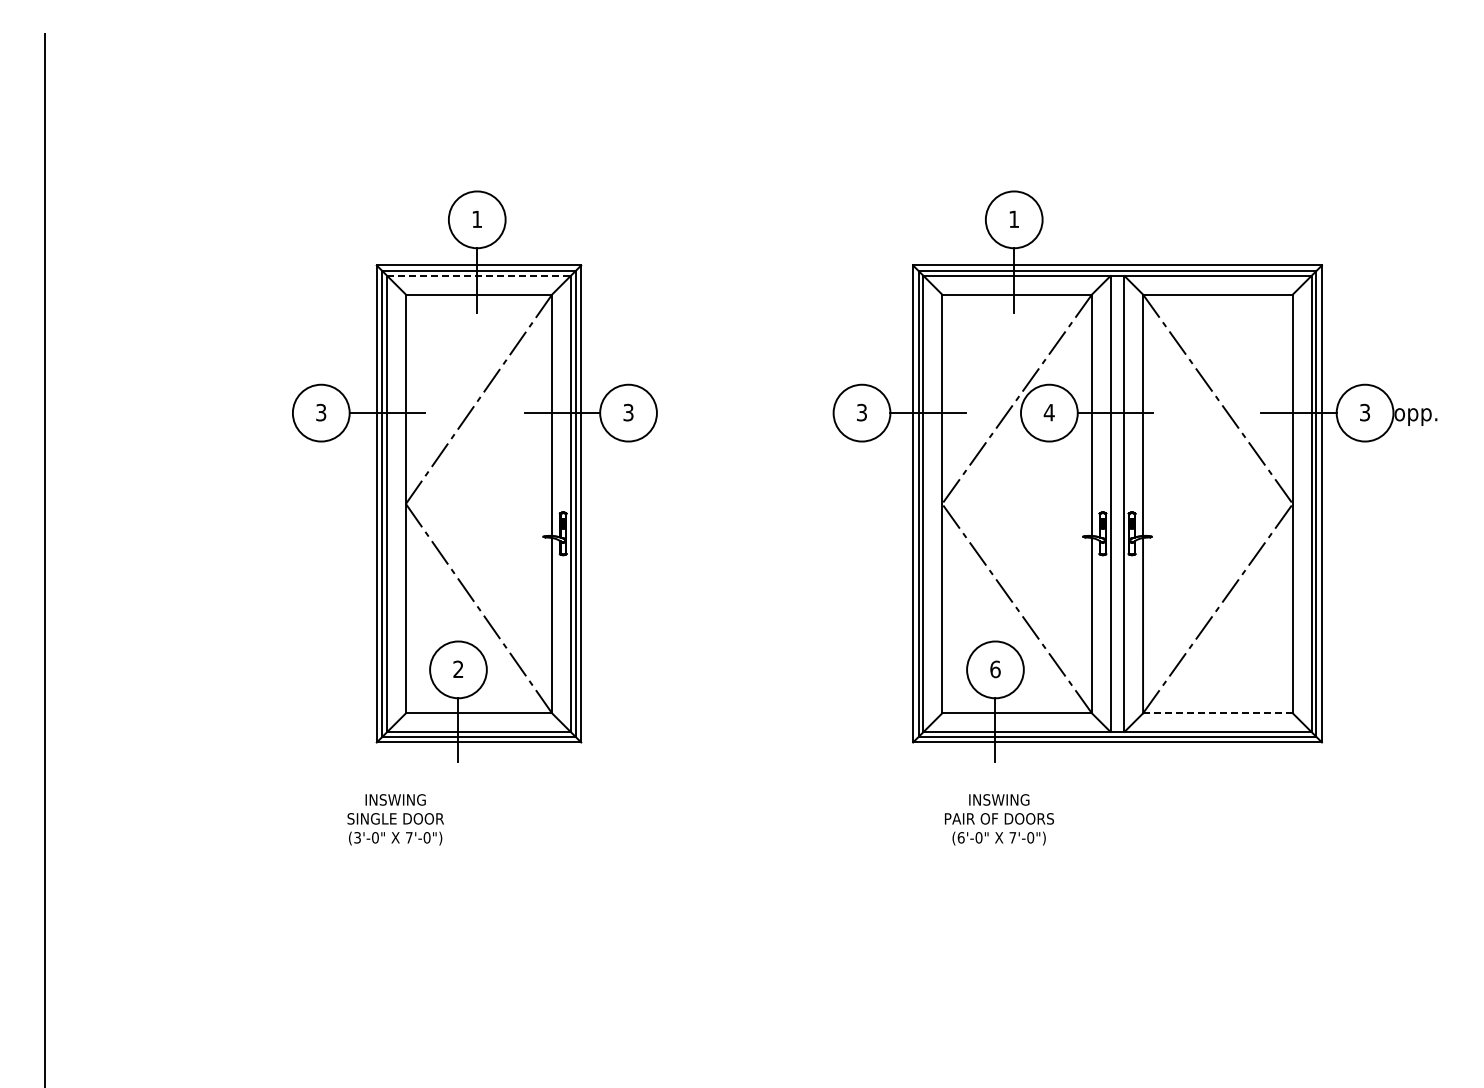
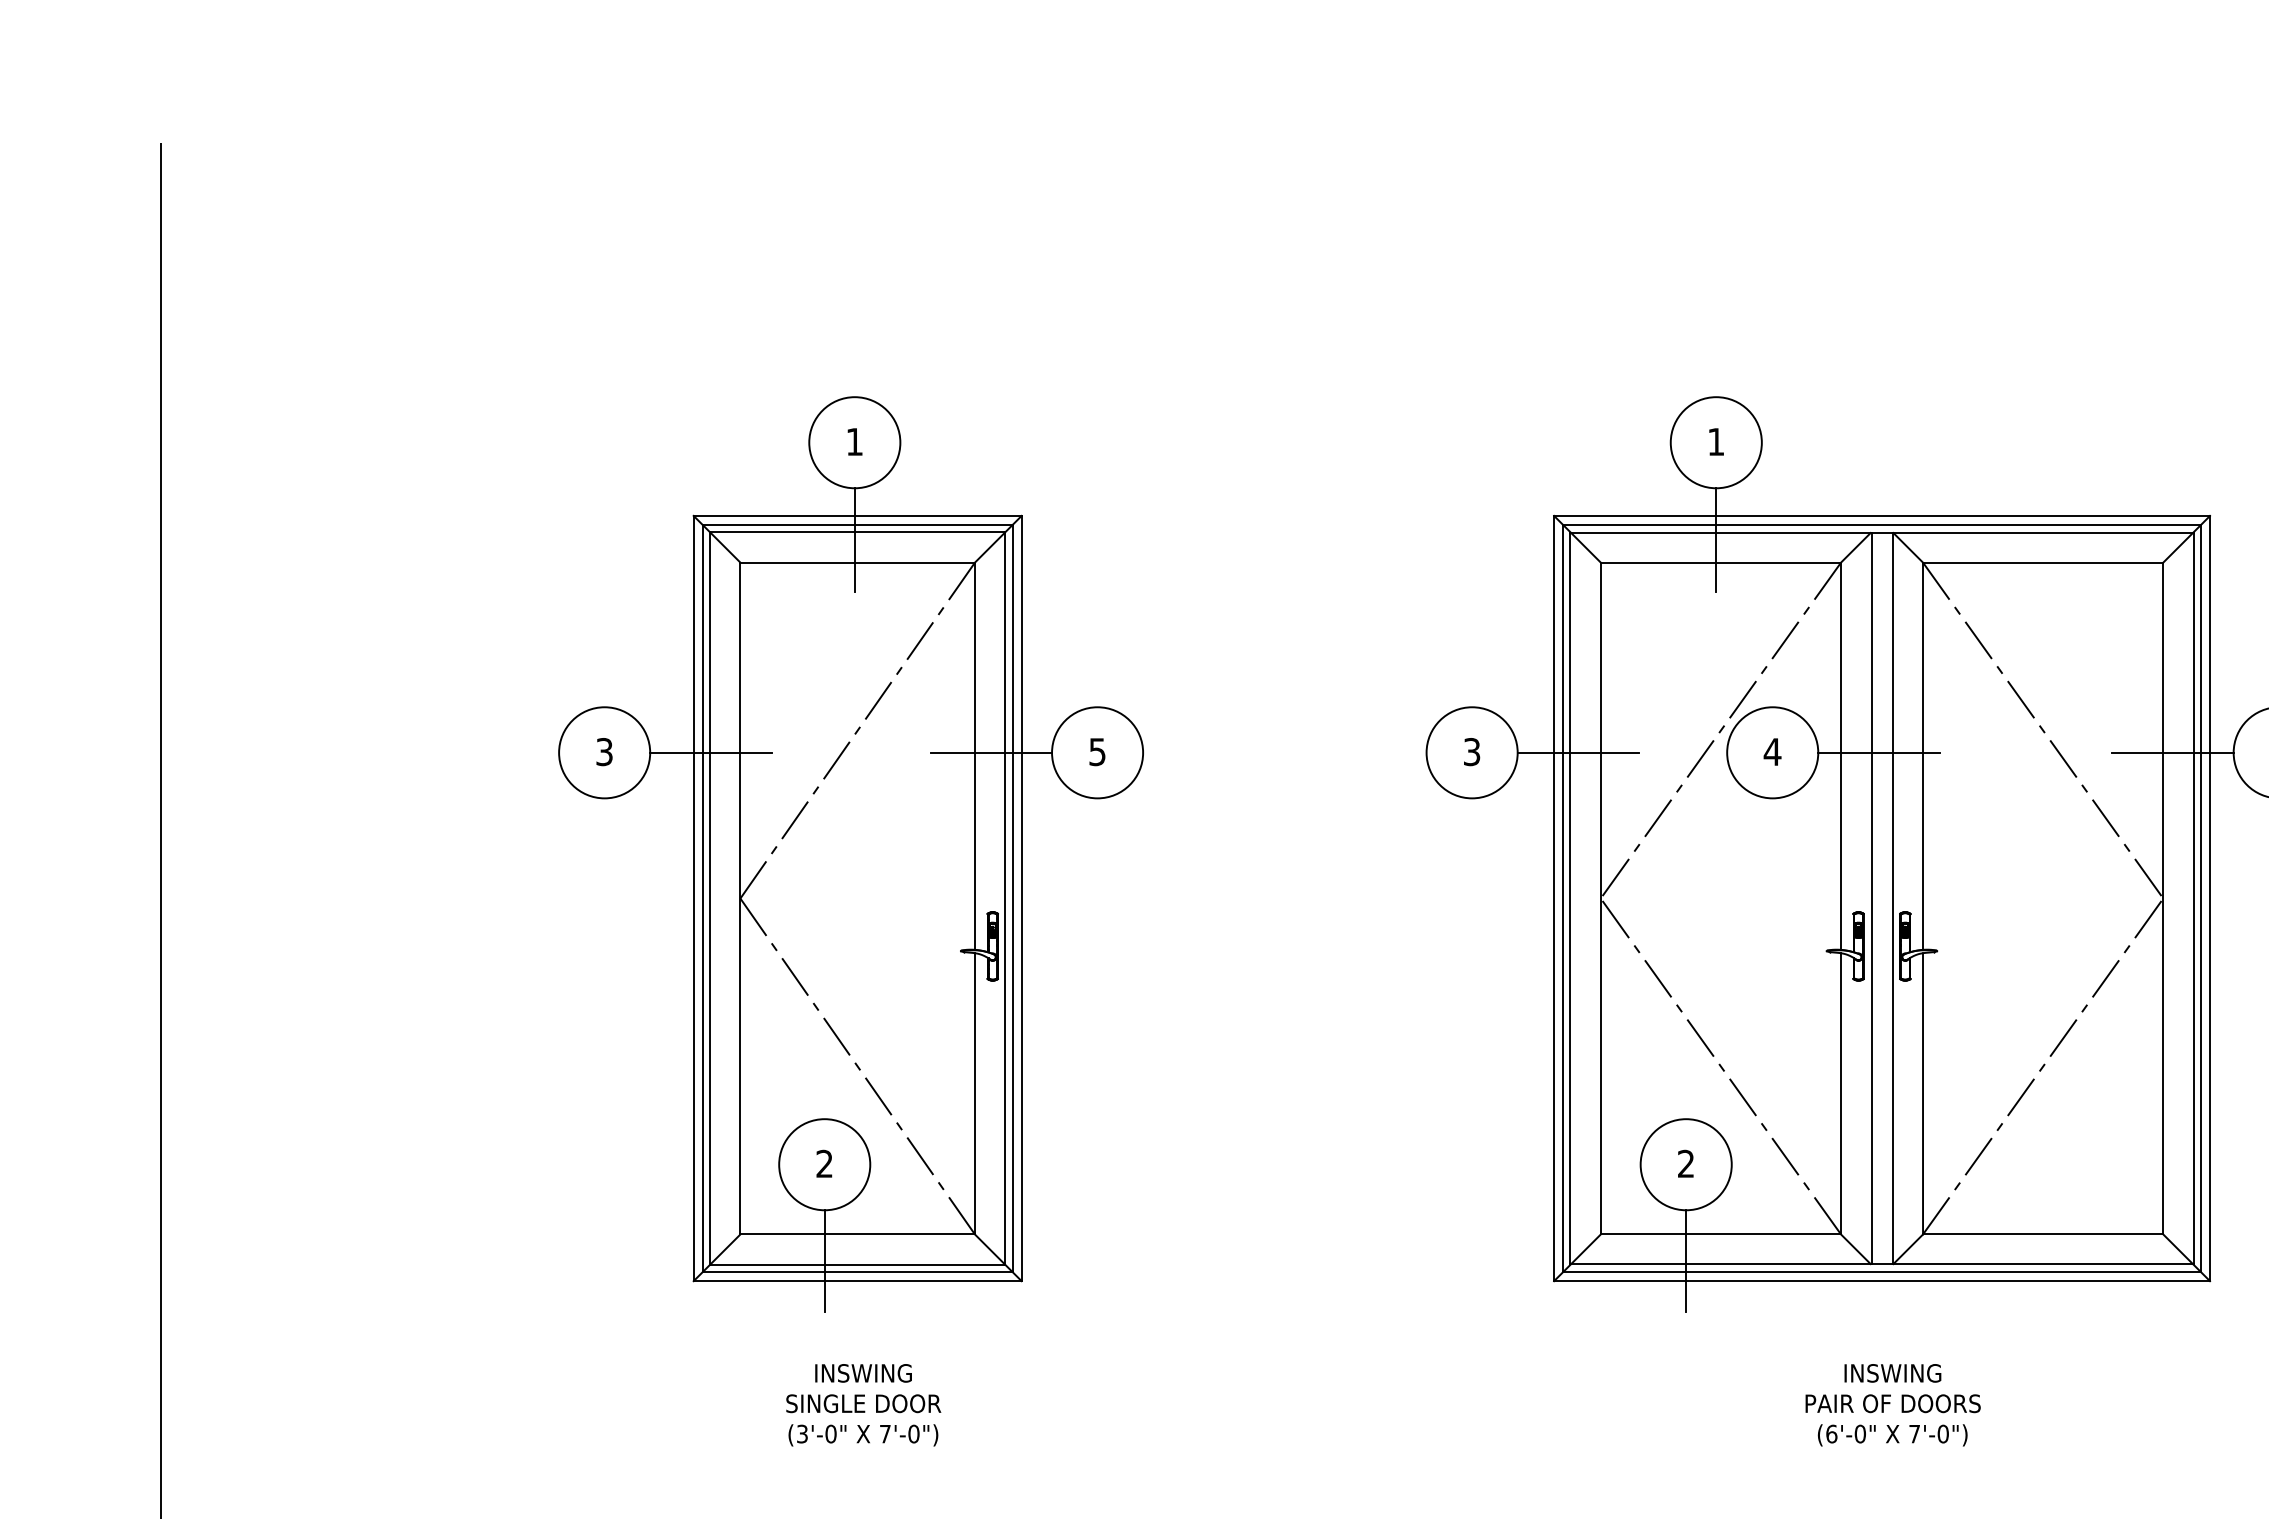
line: (479, 275) -> (858, 531), dashed -> solid
text: (628, 411) -> (1097, 750), 3 -> 5
text: (995, 669) -> (1686, 1164), 6 -> 2
line: (1217, 713) -> (2042, 1234), dashed -> solid
text: (395, 819) -> (863, 1404), moved
text: (999, 819) -> (1893, 1404), moved

